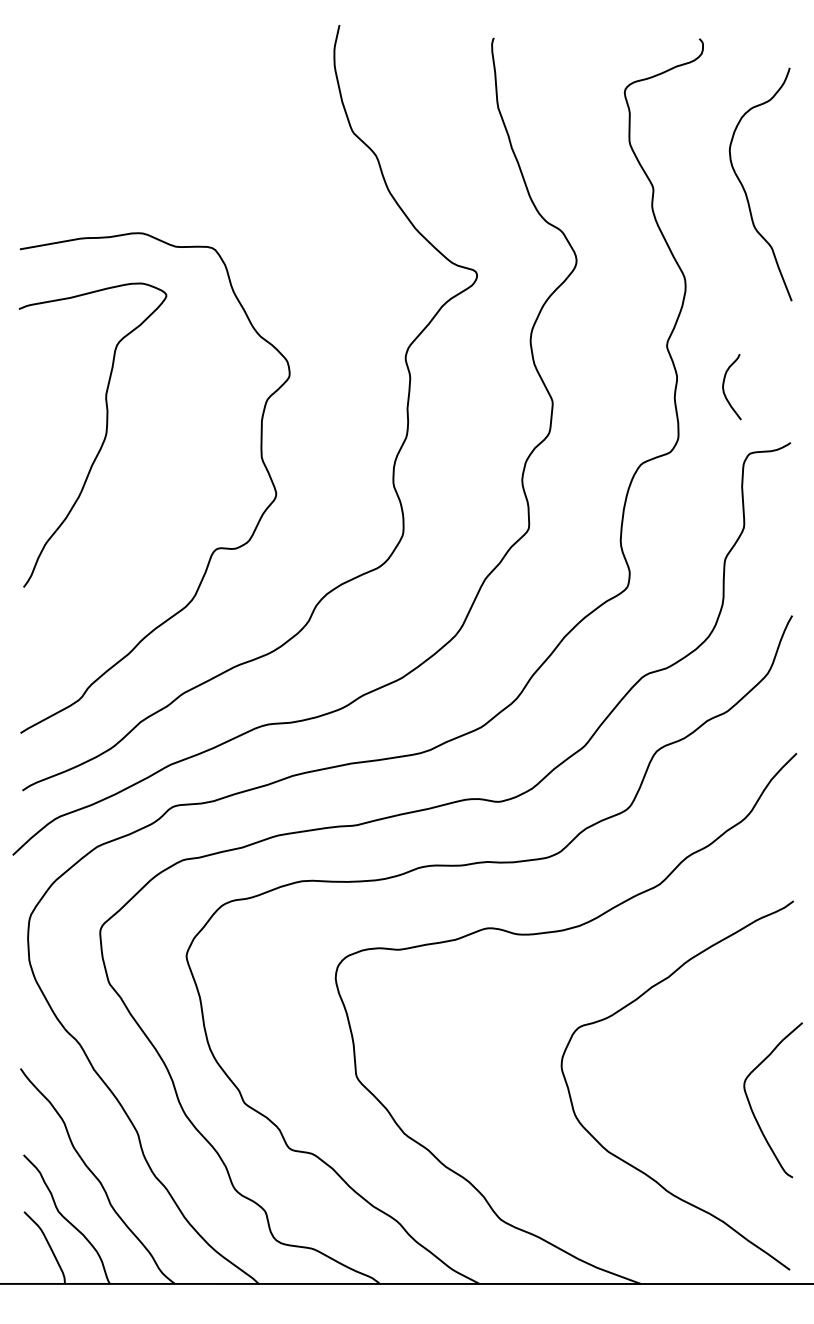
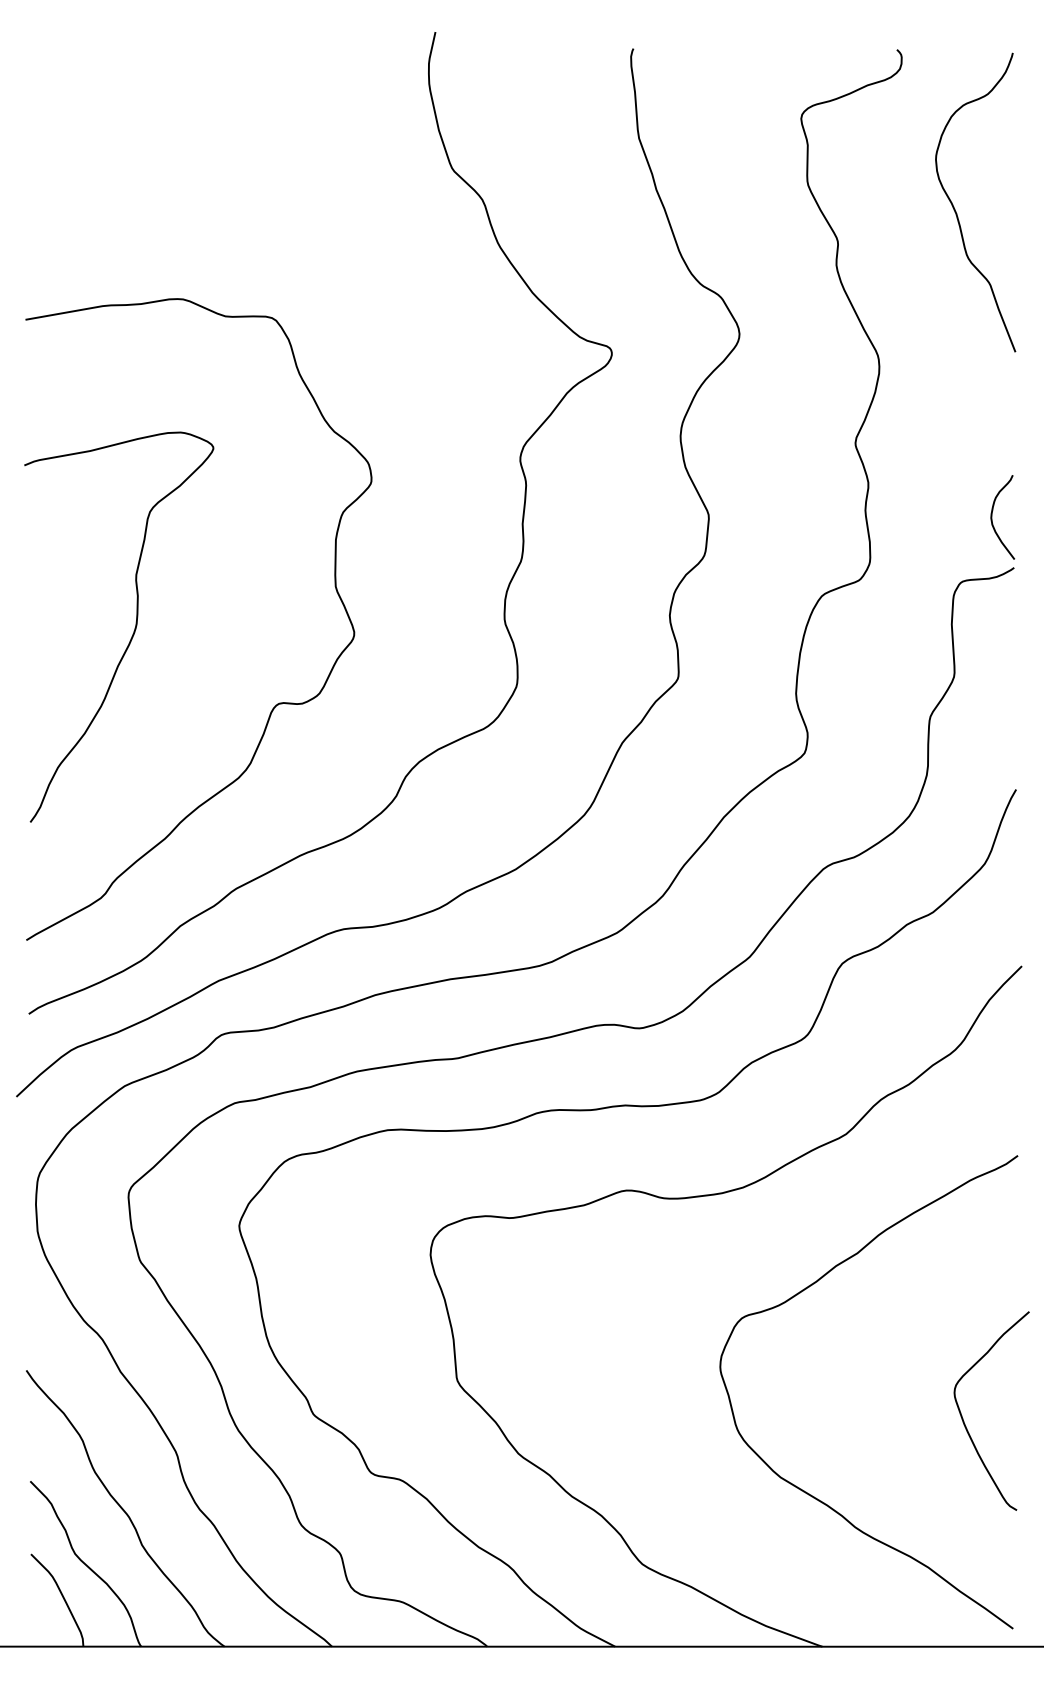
curve: (745, 191) -> (956, 211), moved
curve: (723, 387) -> (992, 517), moved
curve: (104, 438) -> (133, 631), moved

